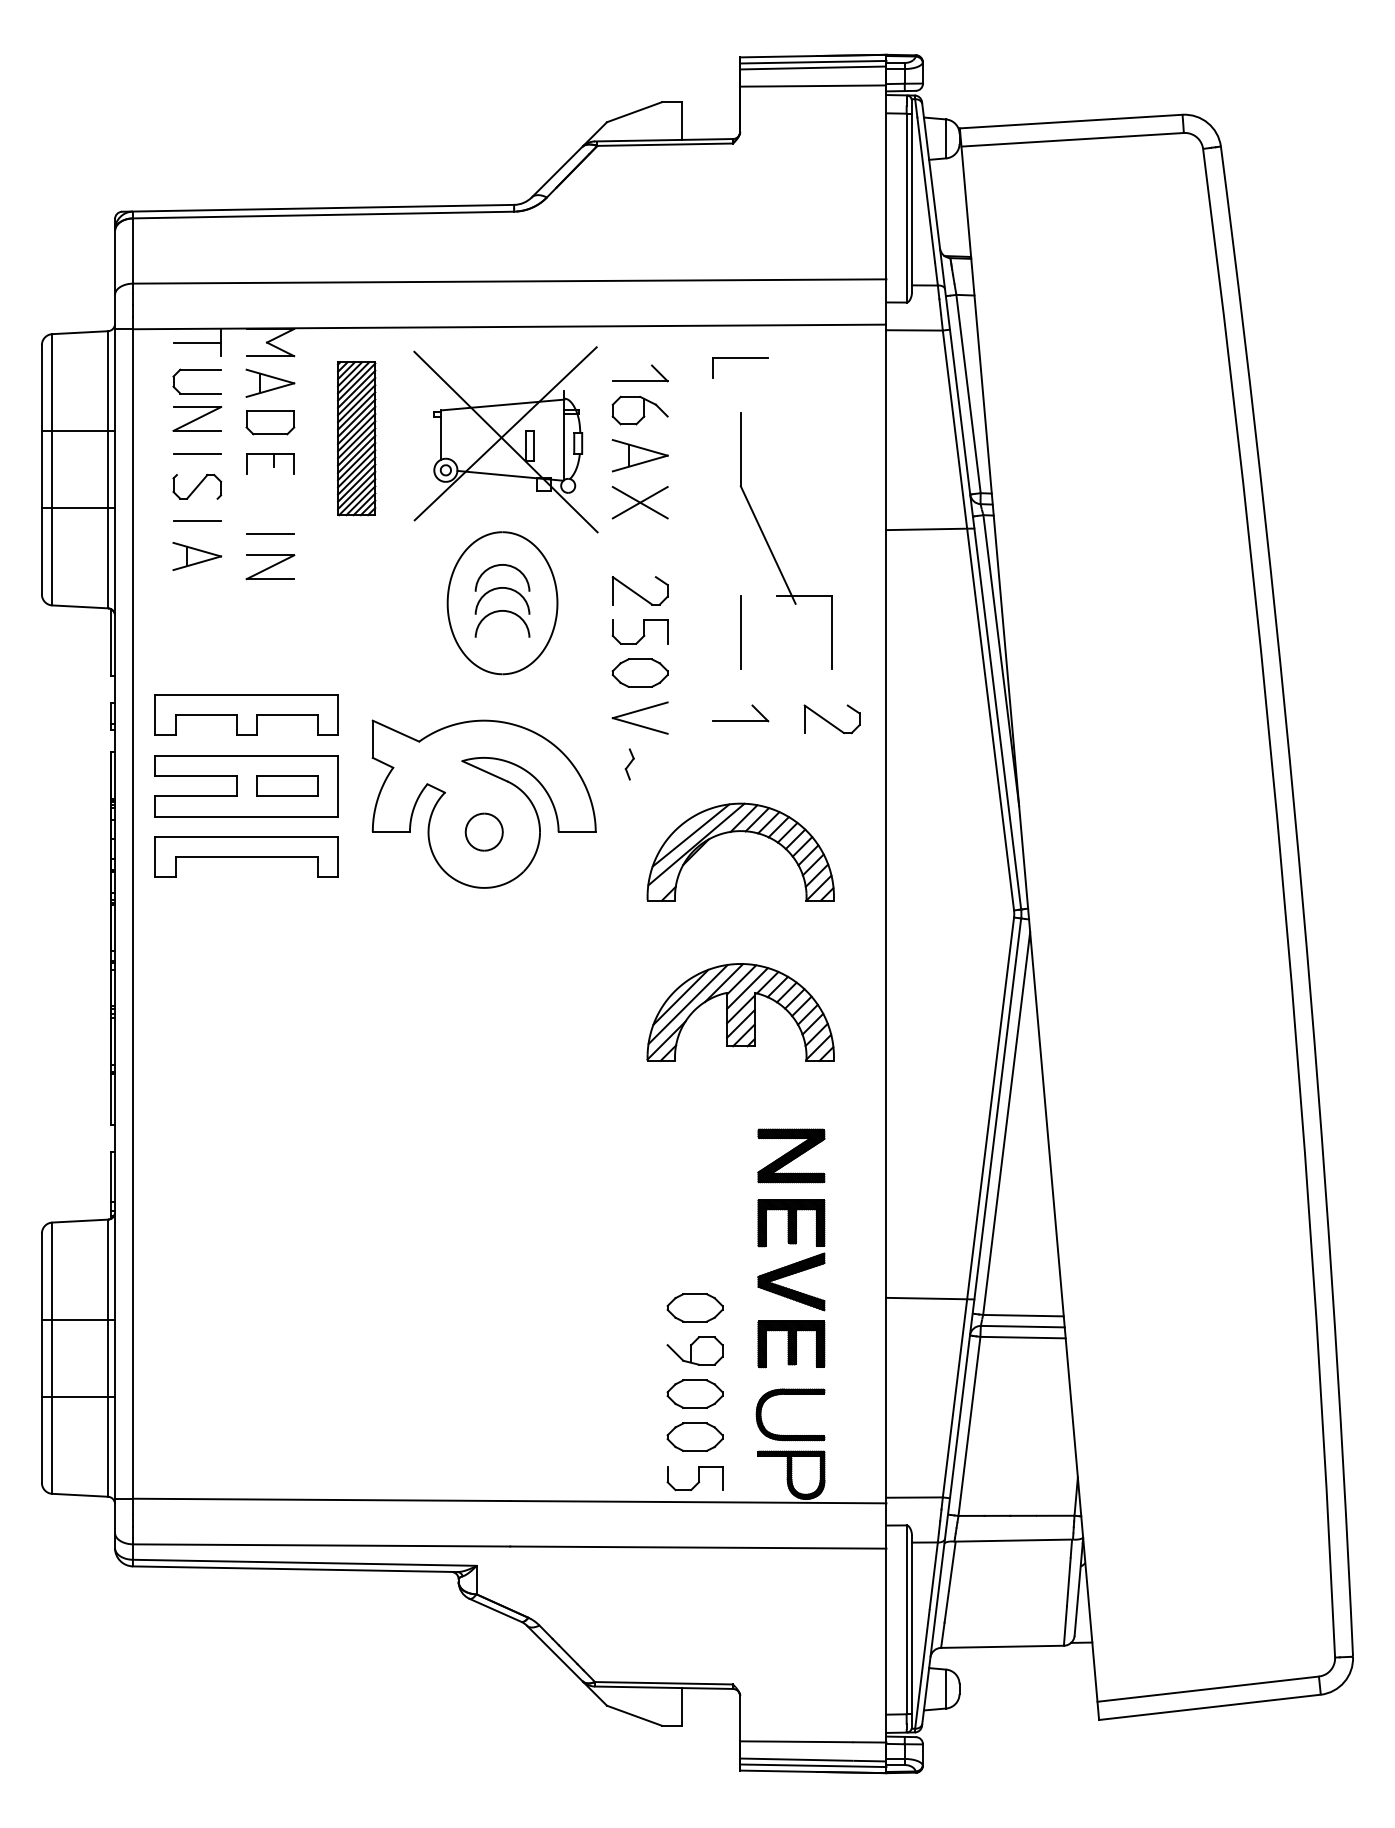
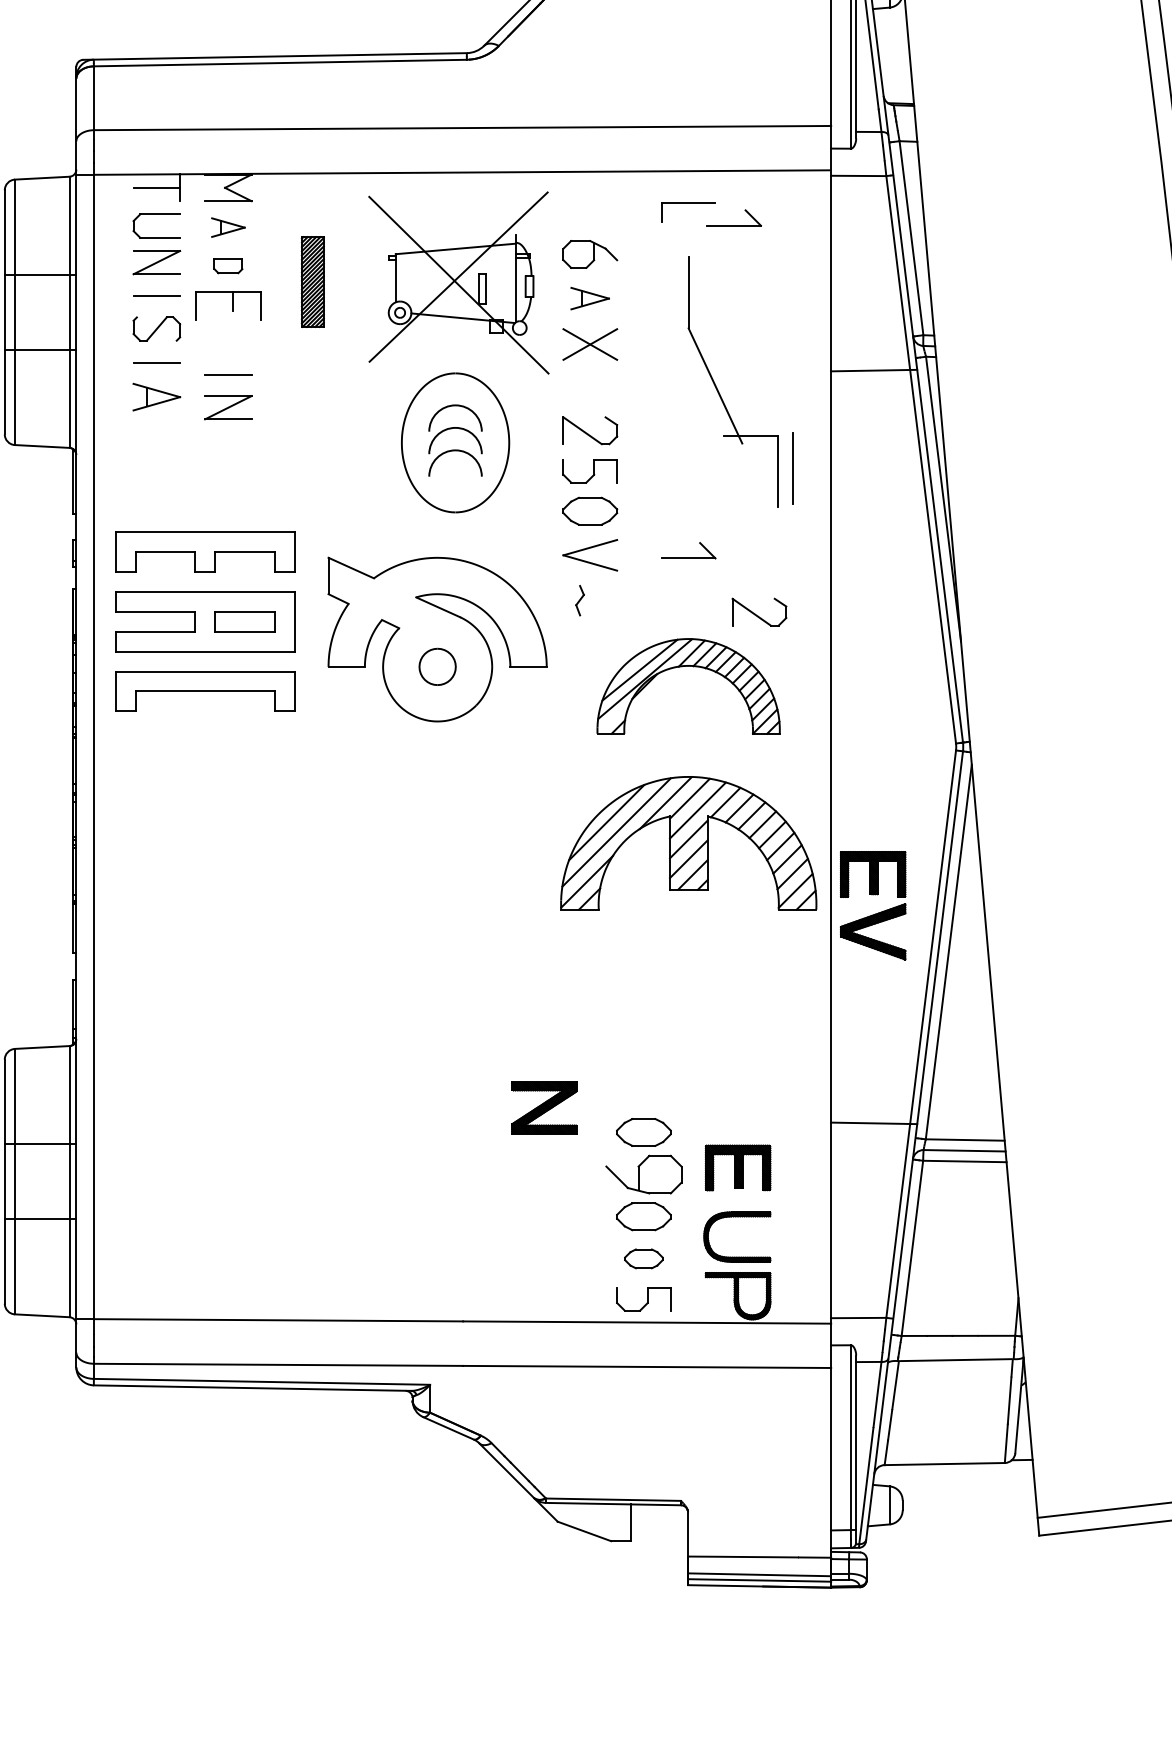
part: (640, 380) -> (734, 224), moved
part: (270, 382) -> (228, 226), size x0.7
part: (270, 422) -> (228, 266), size x0.6
part: (356, 438) -> (312, 281), size x0.6
part: (639, 455) -> (589, 298), size x0.7
part: (270, 463) -> (228, 306), size x1.4
line: (740, 632) -> (793, 468), moved
part: (831, 719) -> (758, 612), moved
part: (740, 1012) -> (688, 843), size x1.4
part: (791, 1155) -> (544, 1107), moved
part: (795, 1262) -> (877, 912), moved
part: (694, 1350) -> (643, 1174), size x1.4
part: (694, 1436) -> (643, 1258), size x0.7

